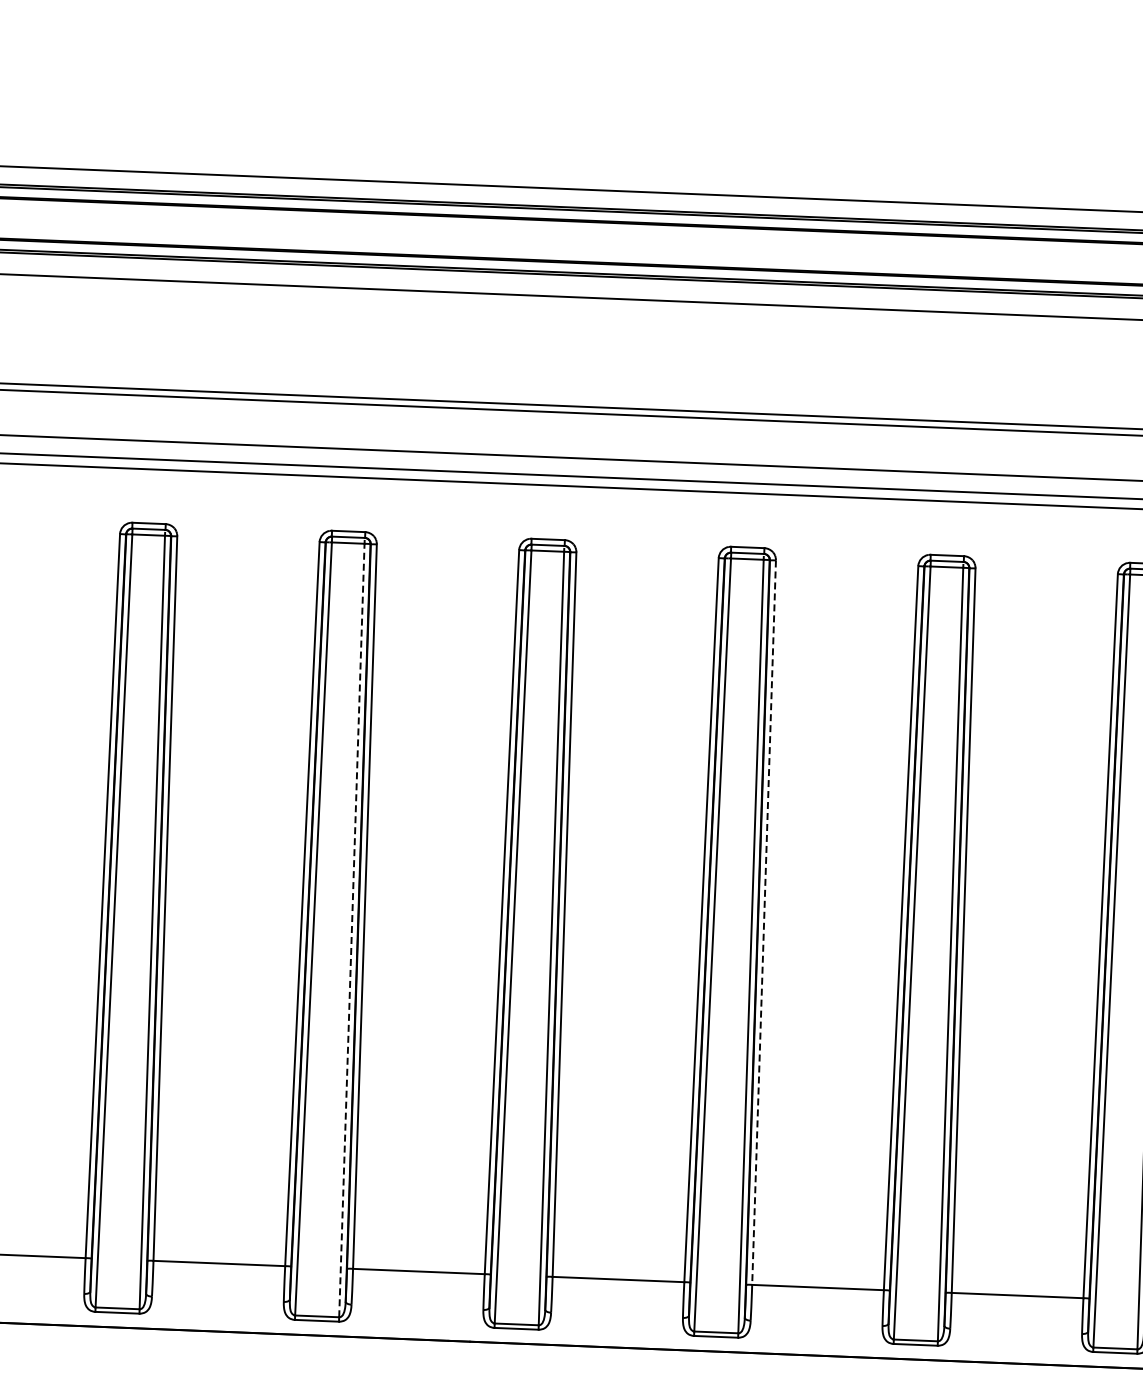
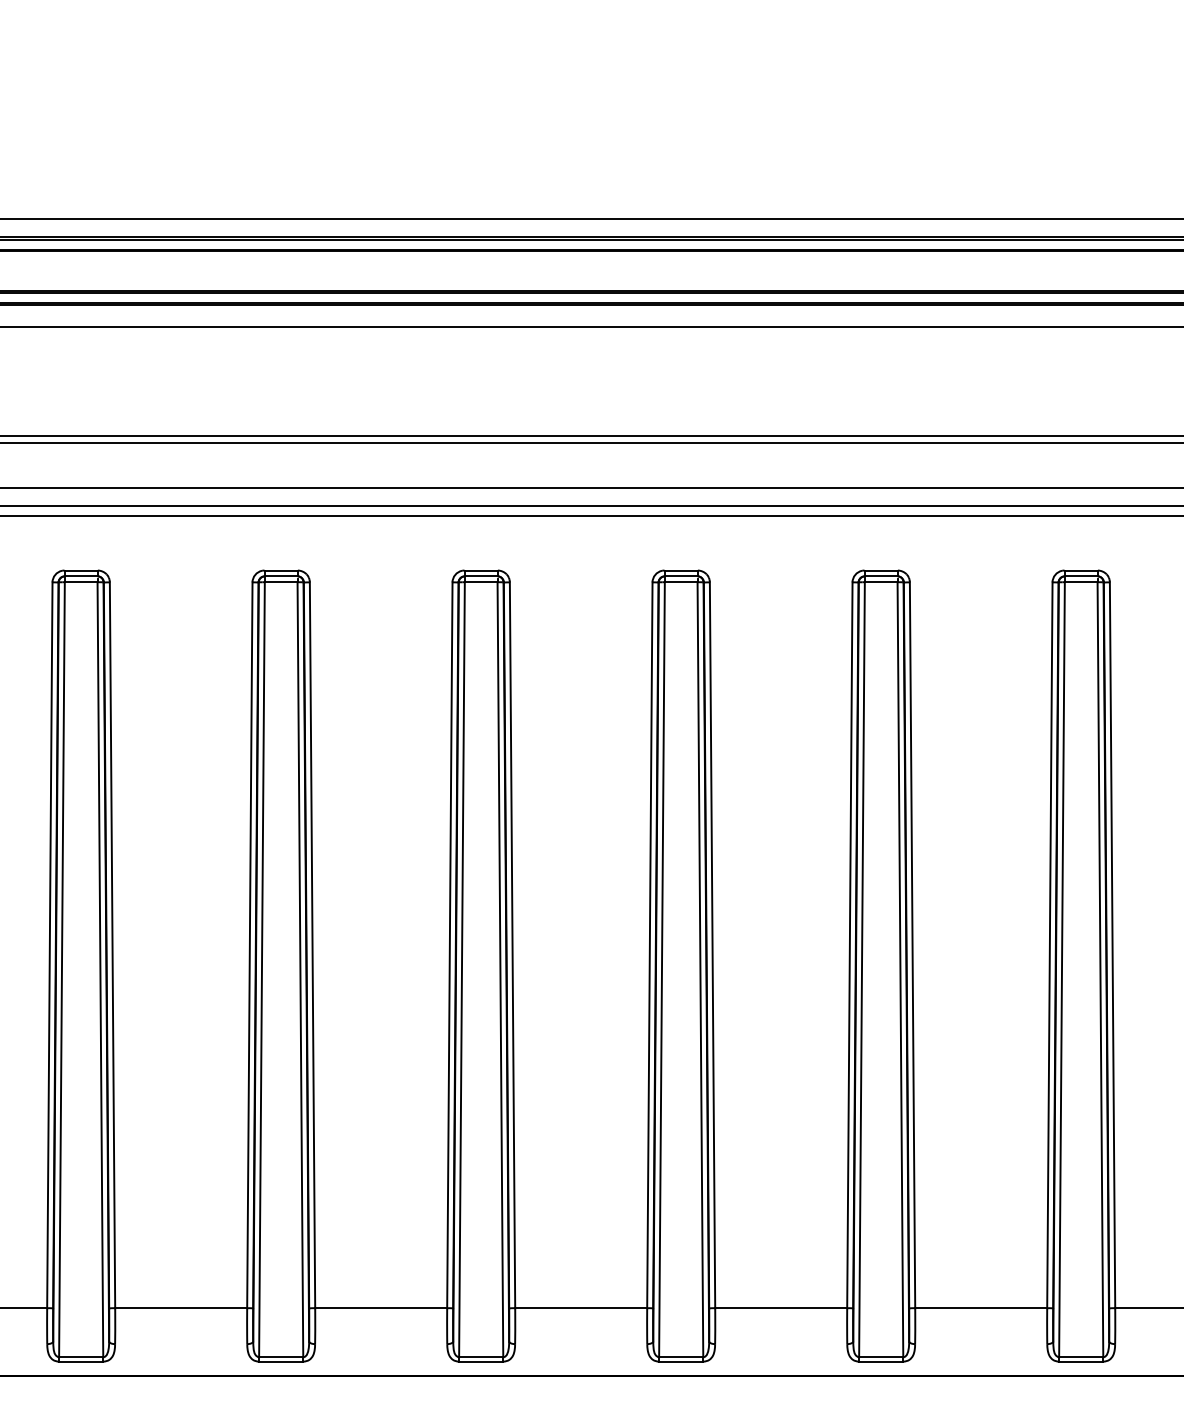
line: (764, 922) -> (712, 945), dashed -> solid
line: (351, 930) -> (300, 969), dashed -> solid

